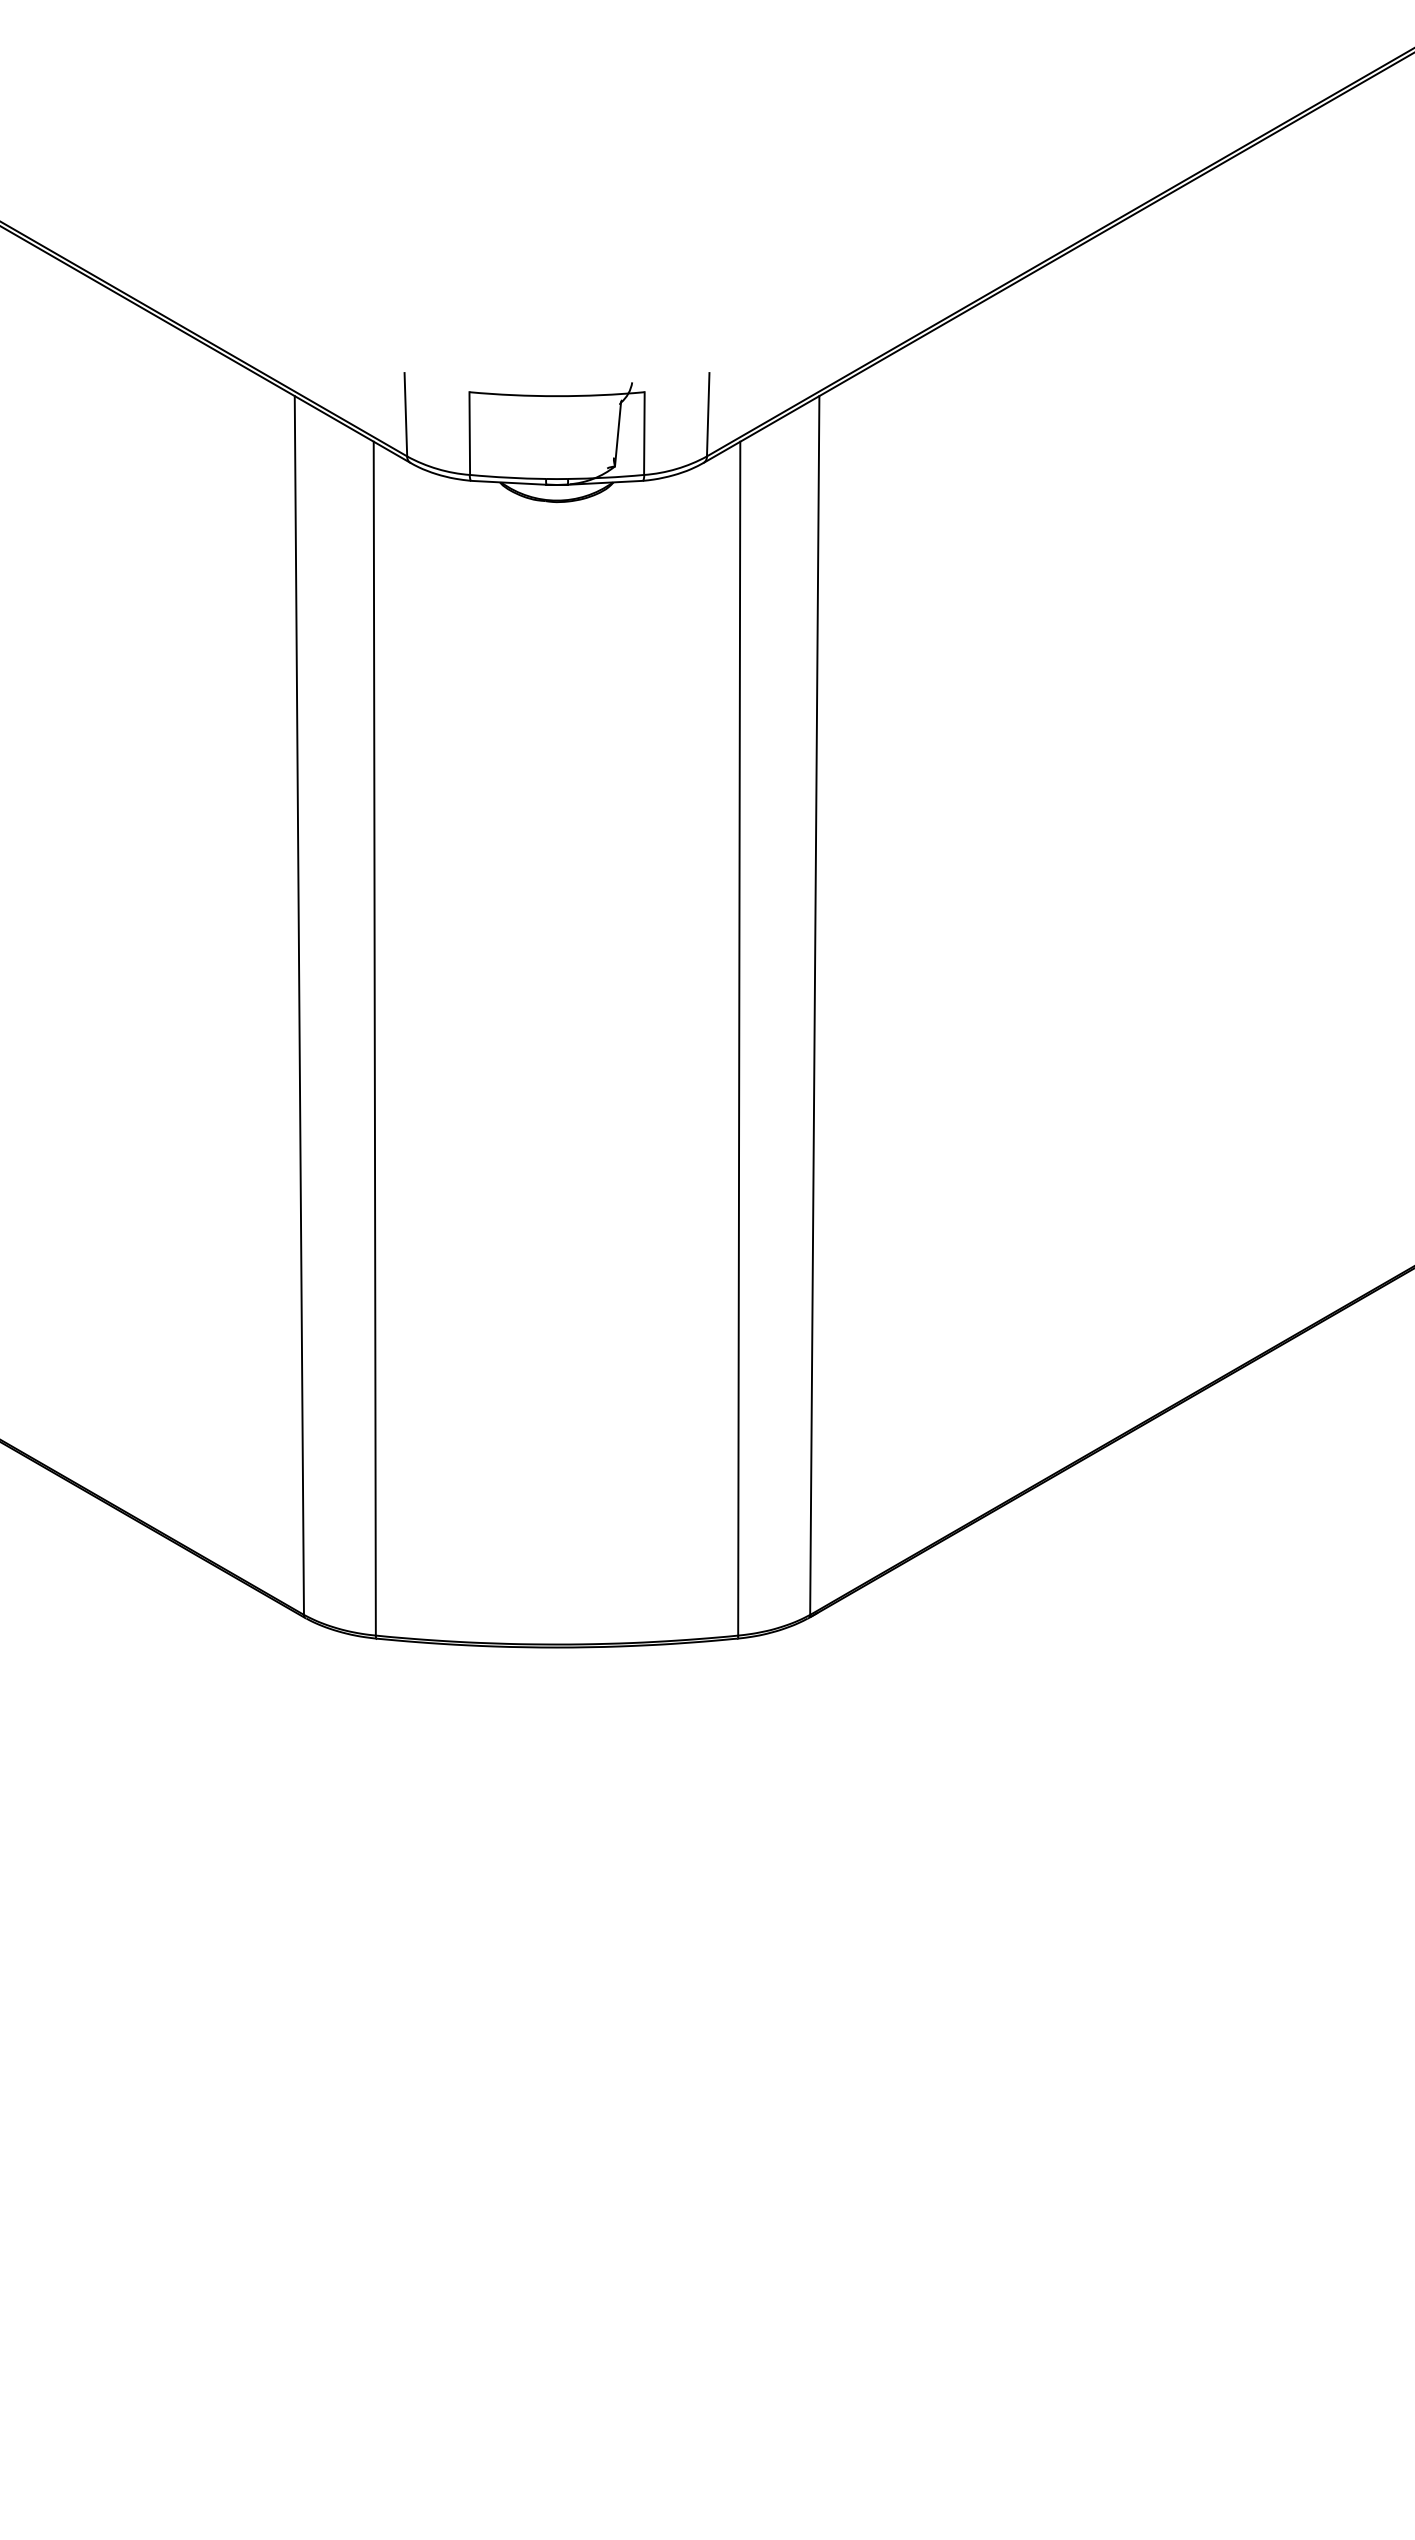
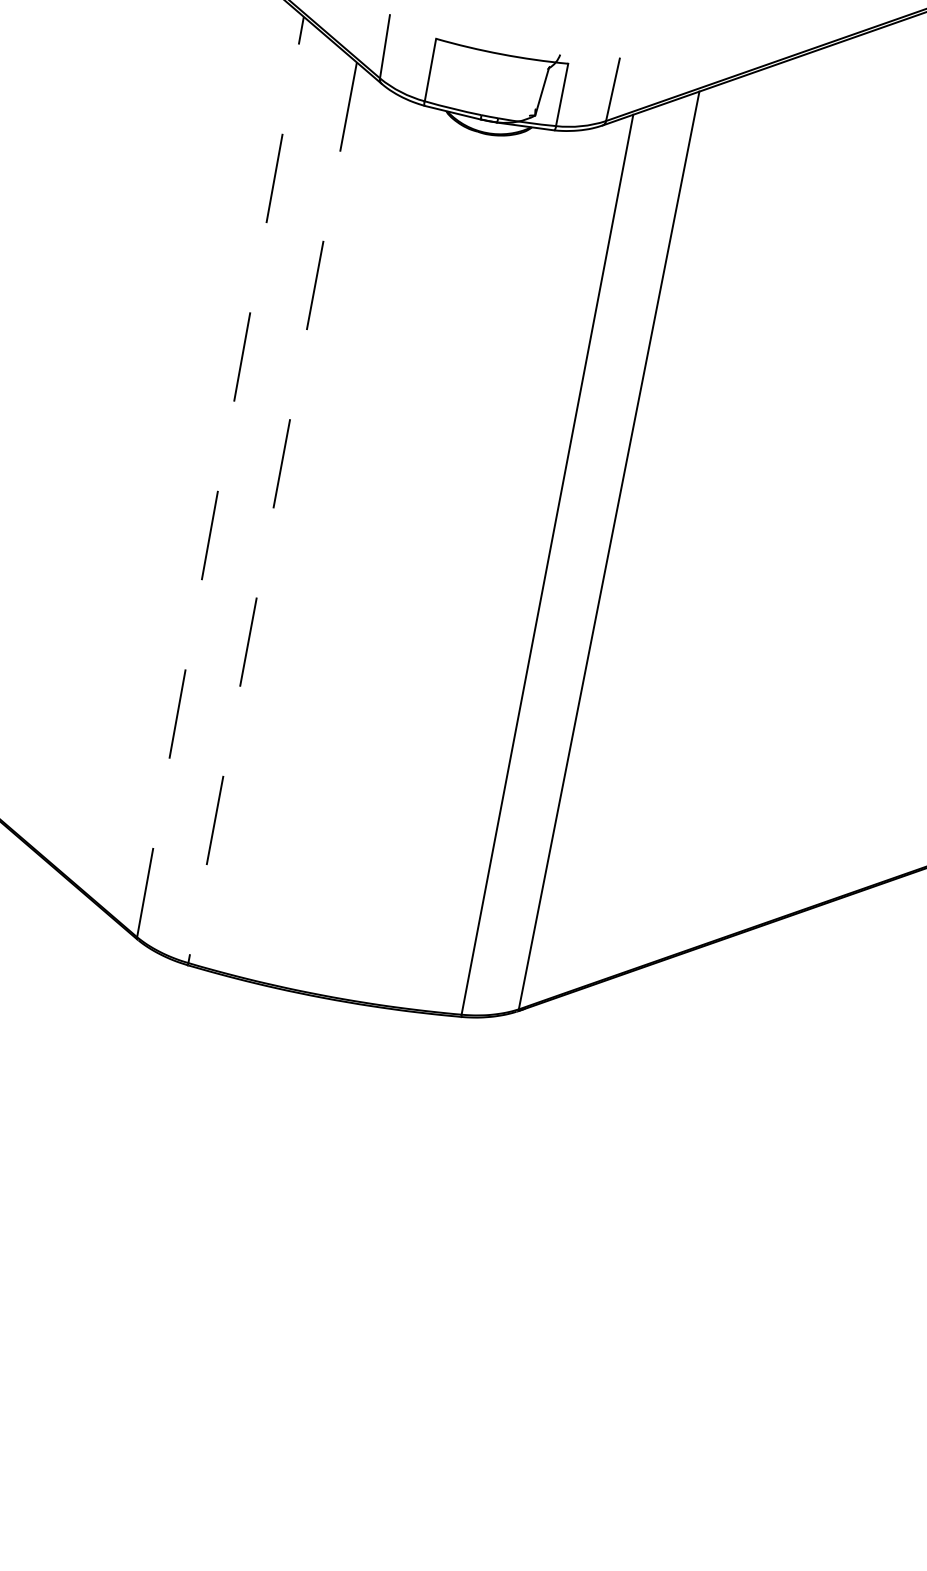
line: (299, 1005) -> (220, 477), solid -> dashed
line: (374, 1038) -> (272, 512), solid -> dashed

